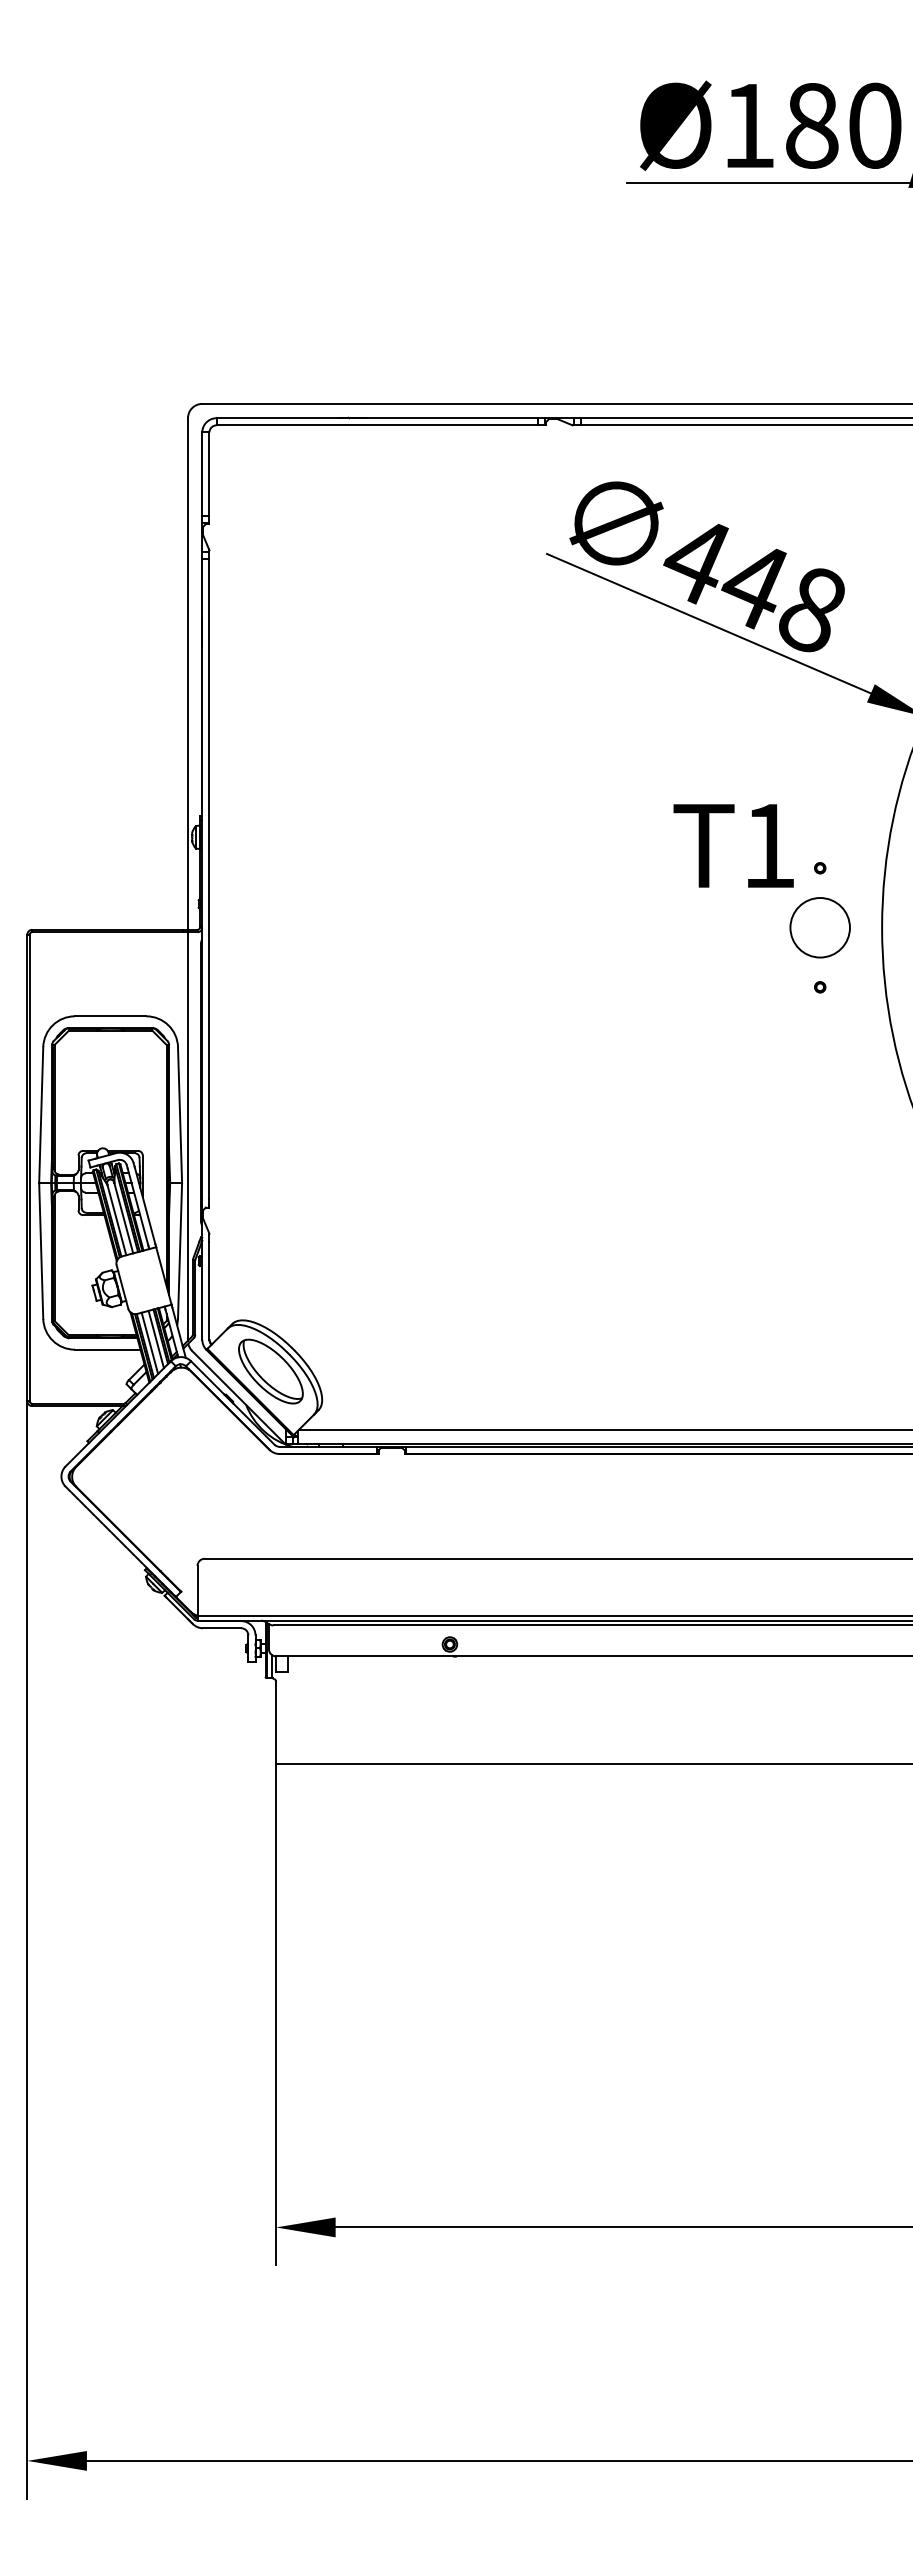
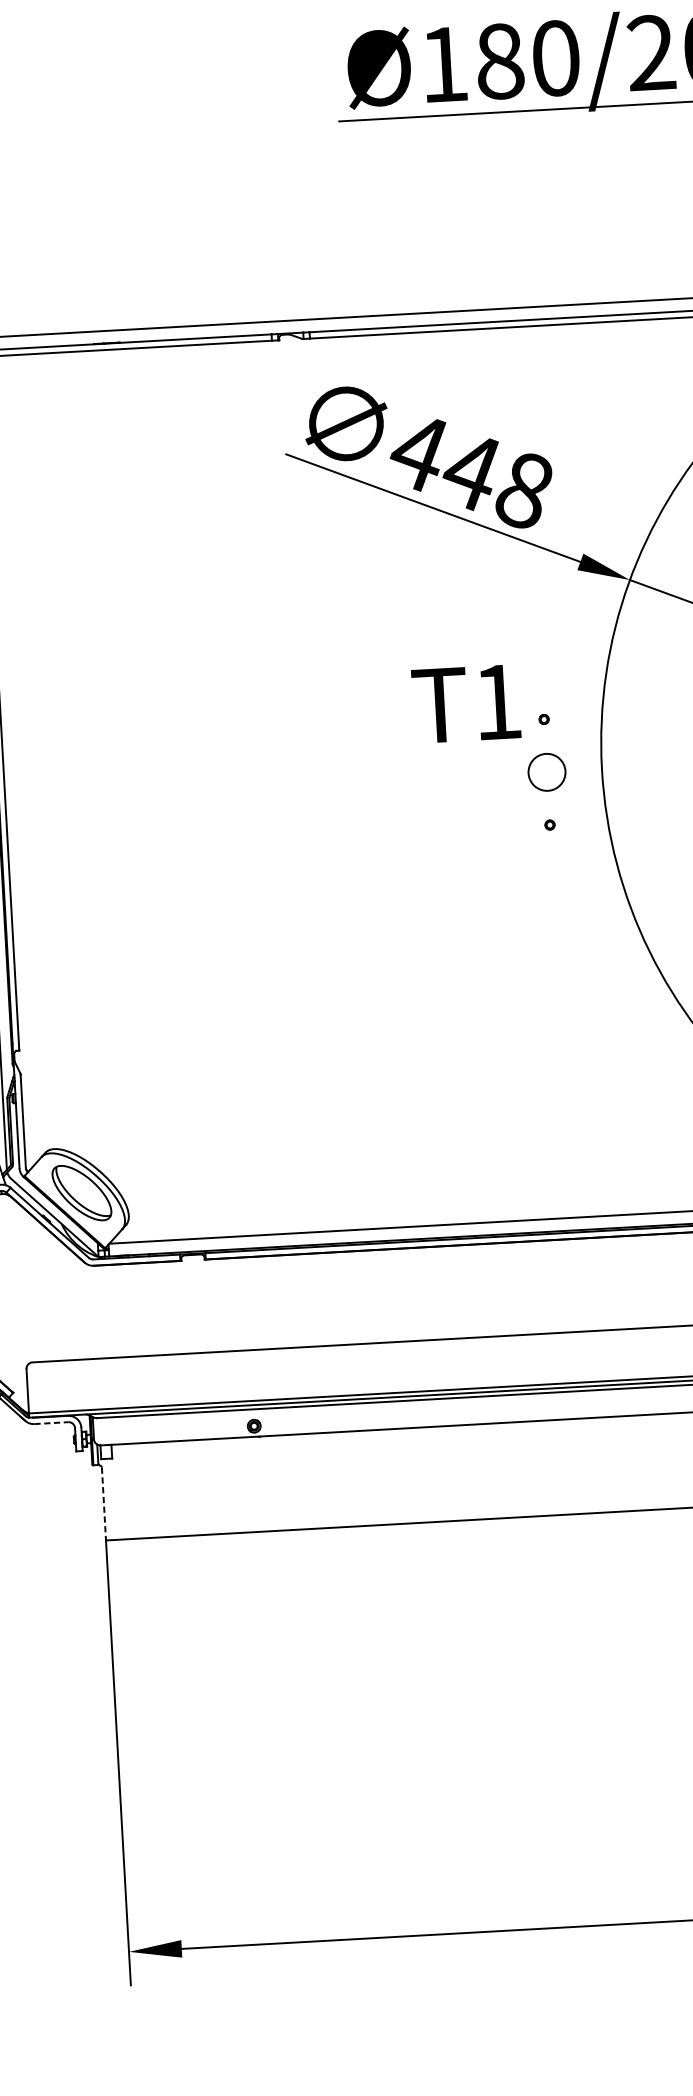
circle: (819, 927) -> (546, 772), size x0.7
line: (222, 1628) -> (51, 1423), solid -> dashed
line: (276, 1722) -> (104, 1504), solid -> dashed

